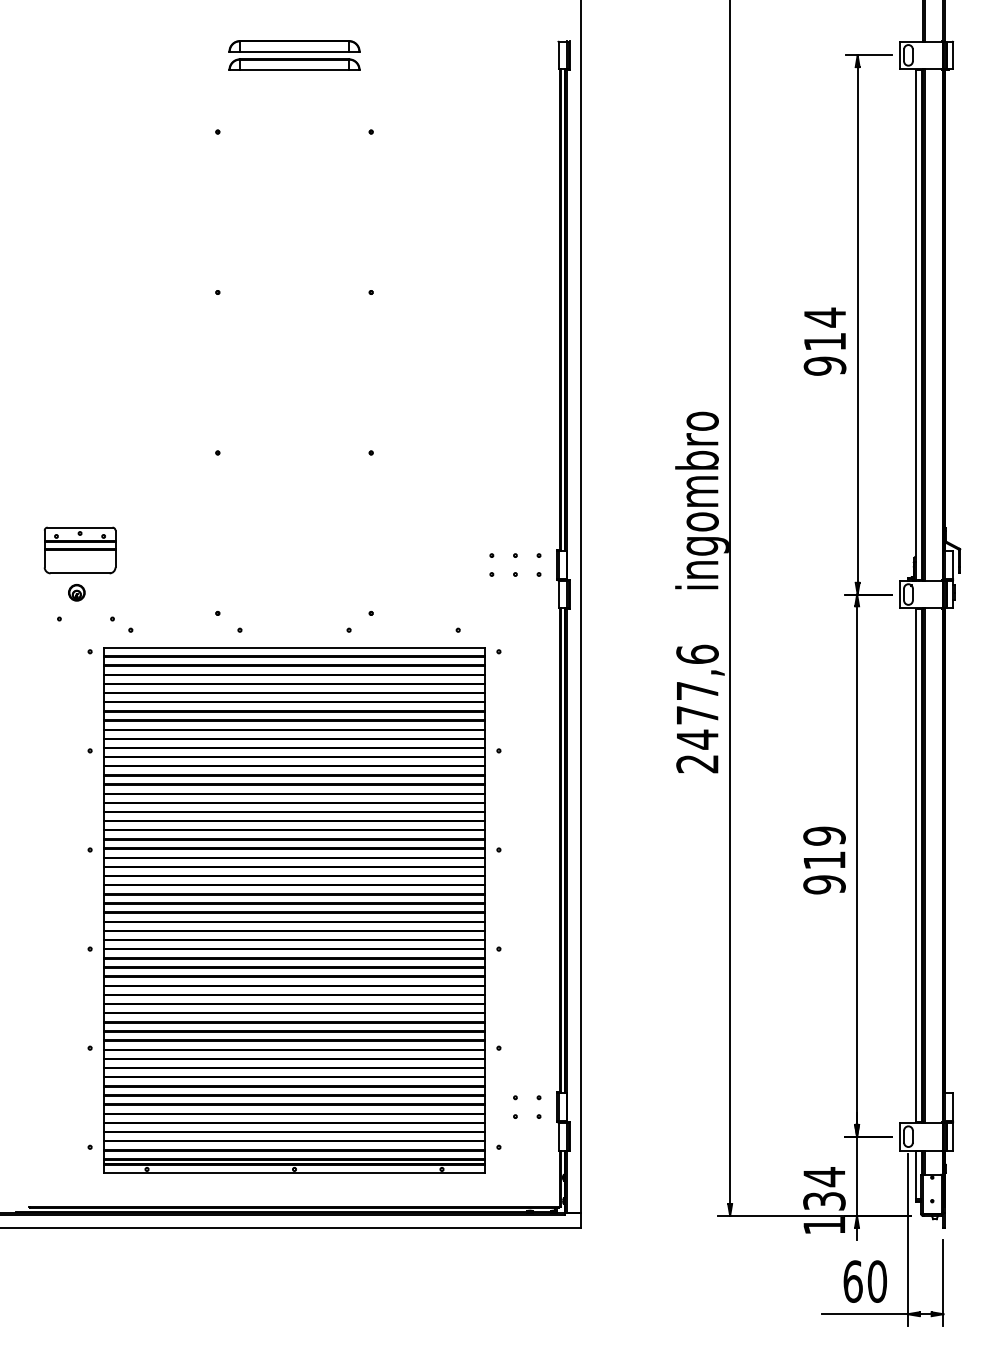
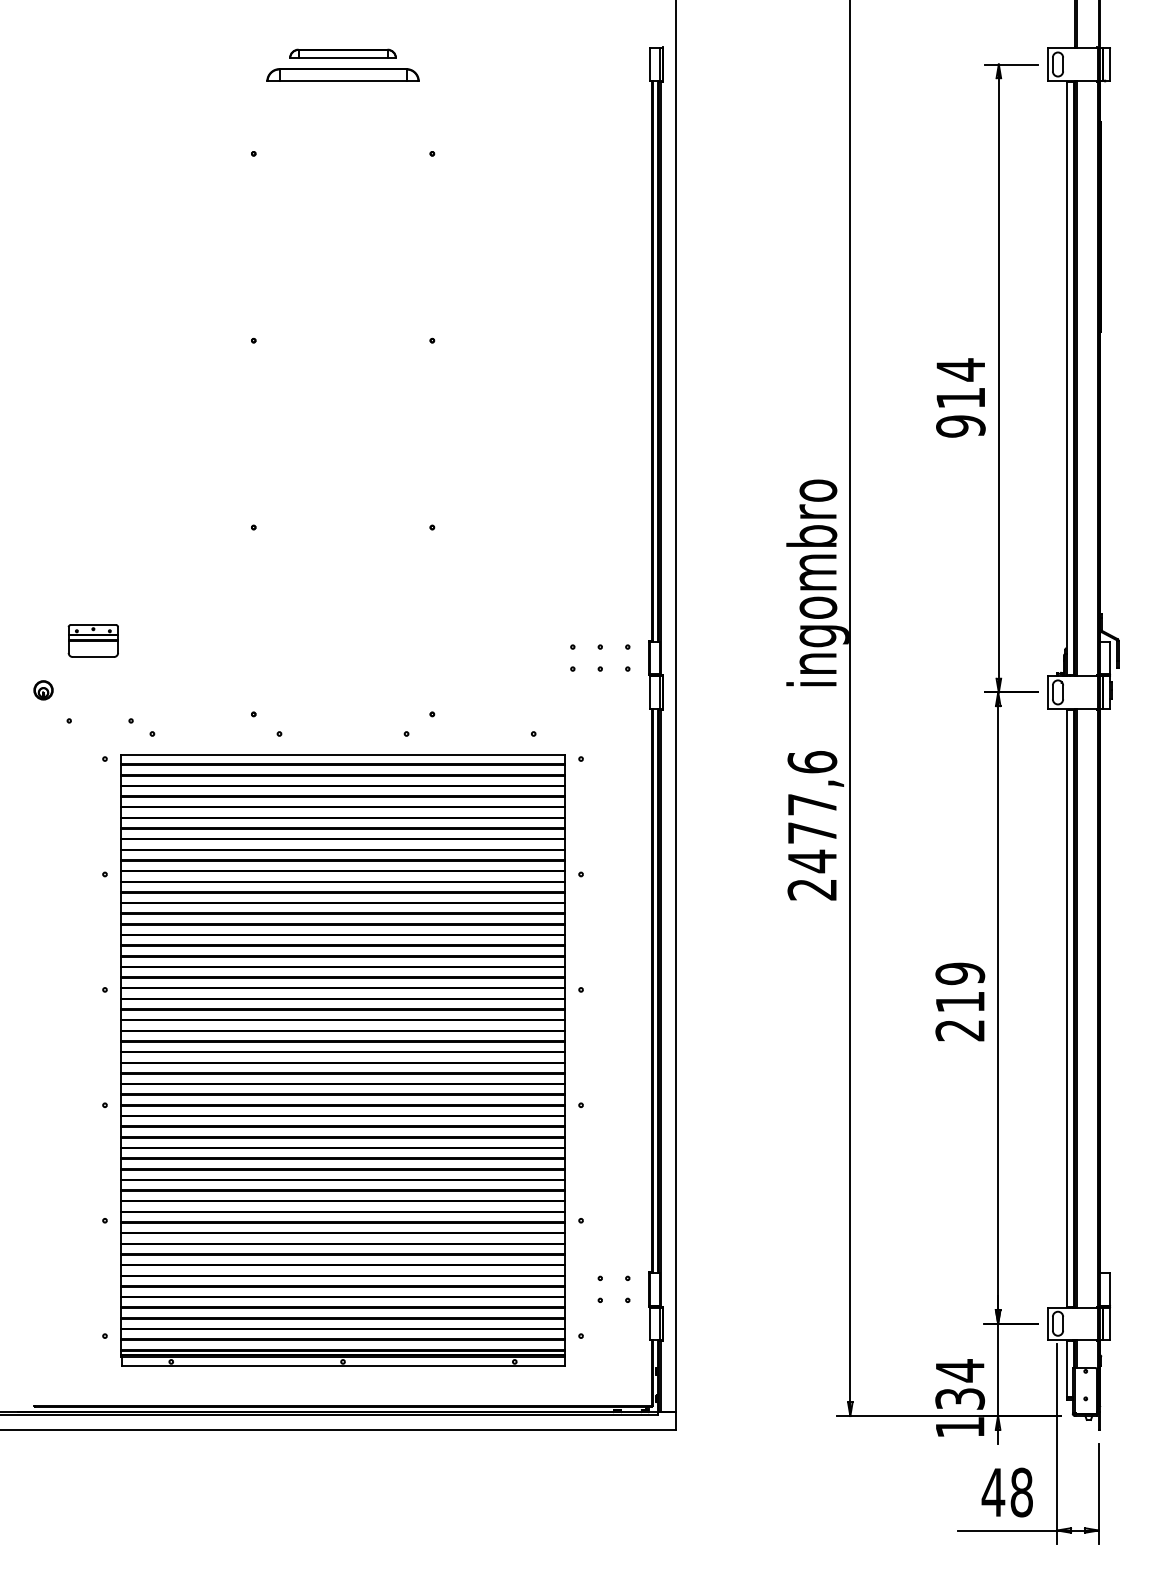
part: (294, 45) -> (342, 53), size x0.7
part: (80, 549) -> (93, 640), size x0.6
part: (76, 592) -> (43, 690), moved
text: (824, 884) -> (960, 1030), 919 -> 219
text: (865, 1281) -> (1007, 1492), 60 -> 48

